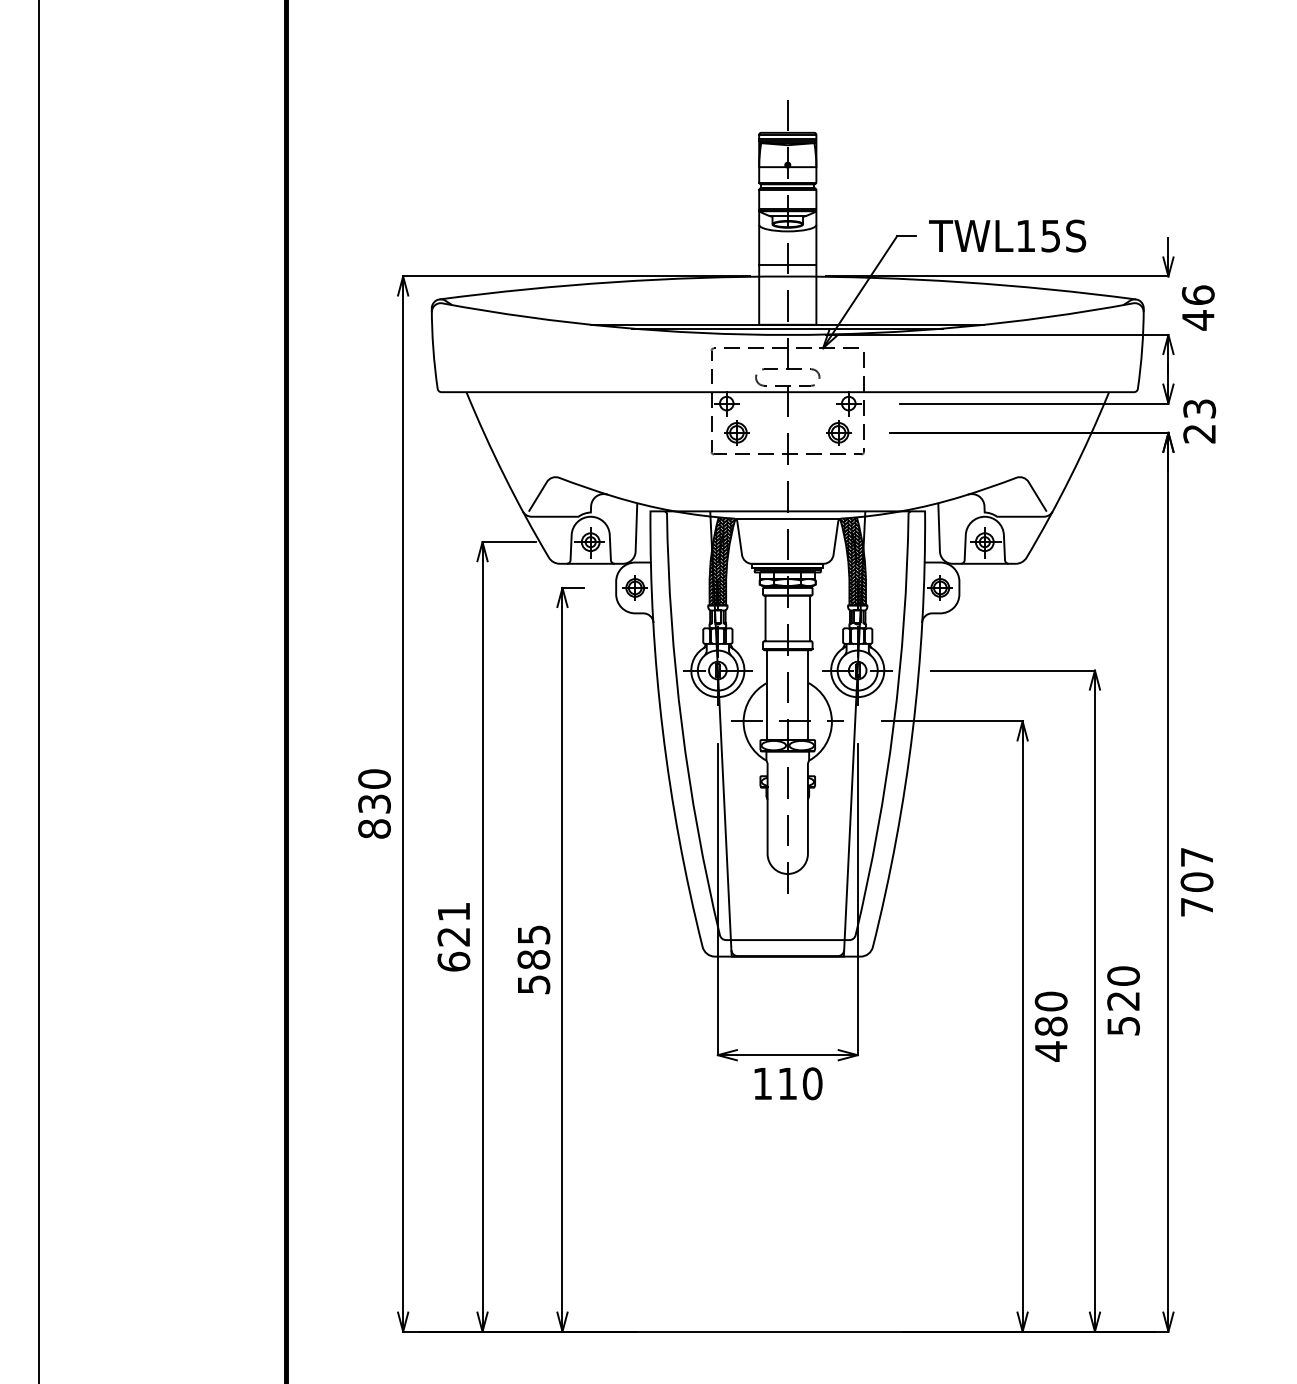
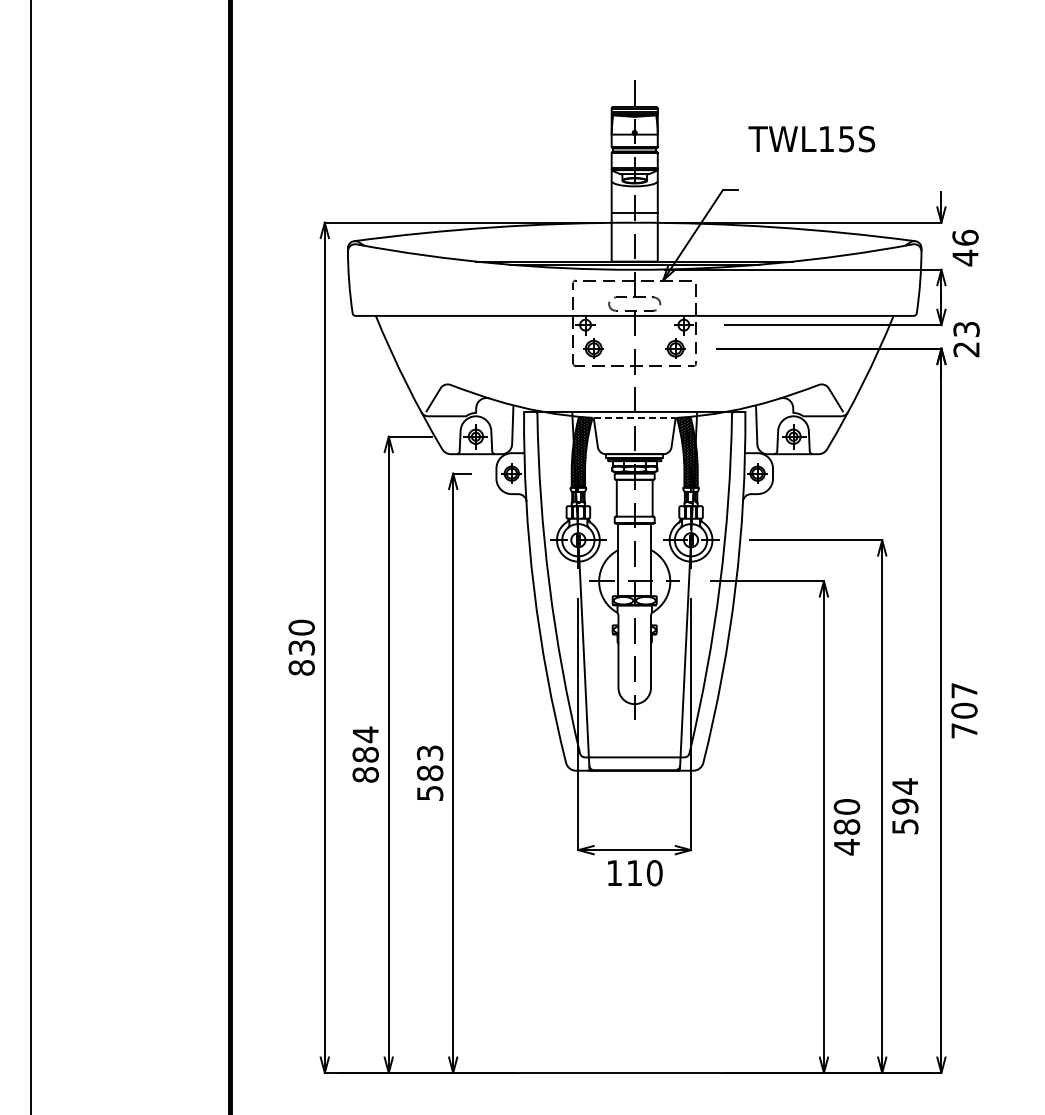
text: (1007, 236) -> (811, 139), moved
line: (787, 518) -> (634, 417), solid -> dashed
text: (533, 934) -> (429, 752), 585 -> 583
text: (453, 936) -> (365, 754), 621 -> 884
text: (1123, 988) -> (905, 796), 520 -> 594

